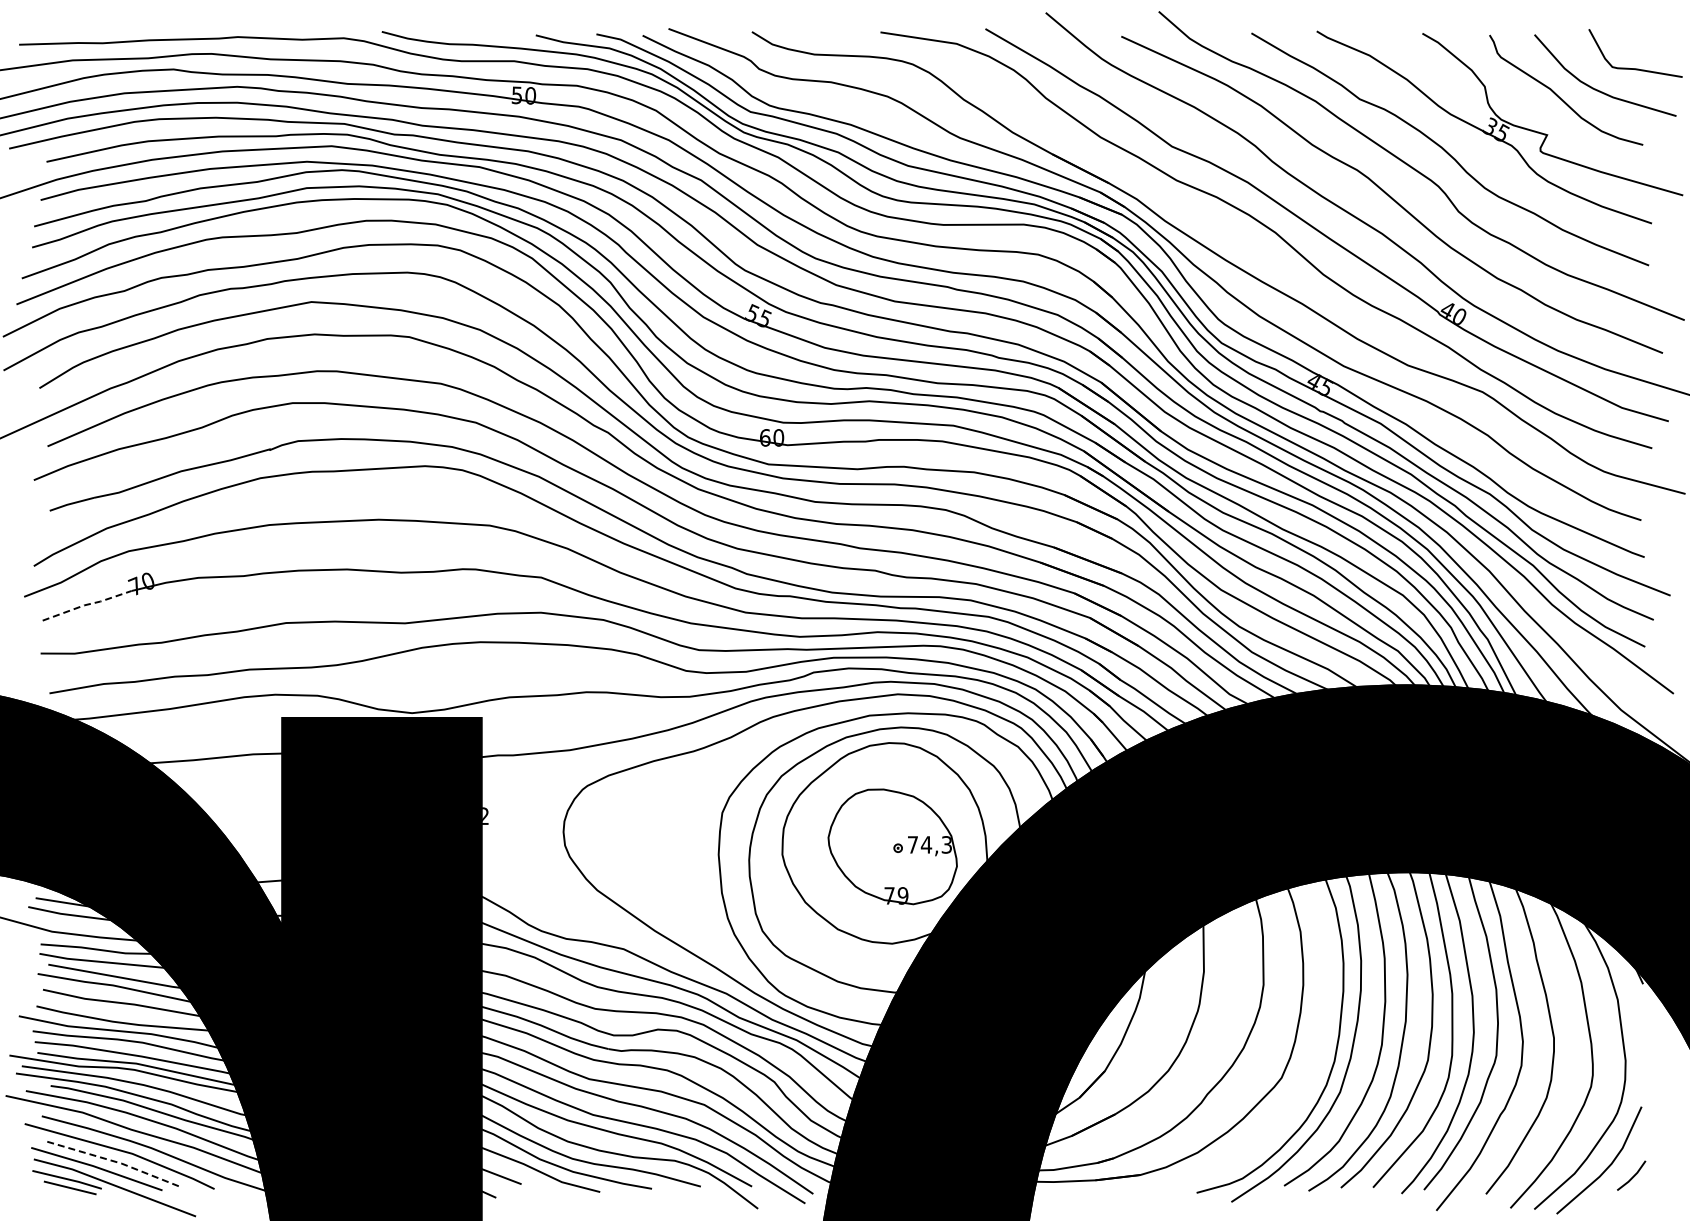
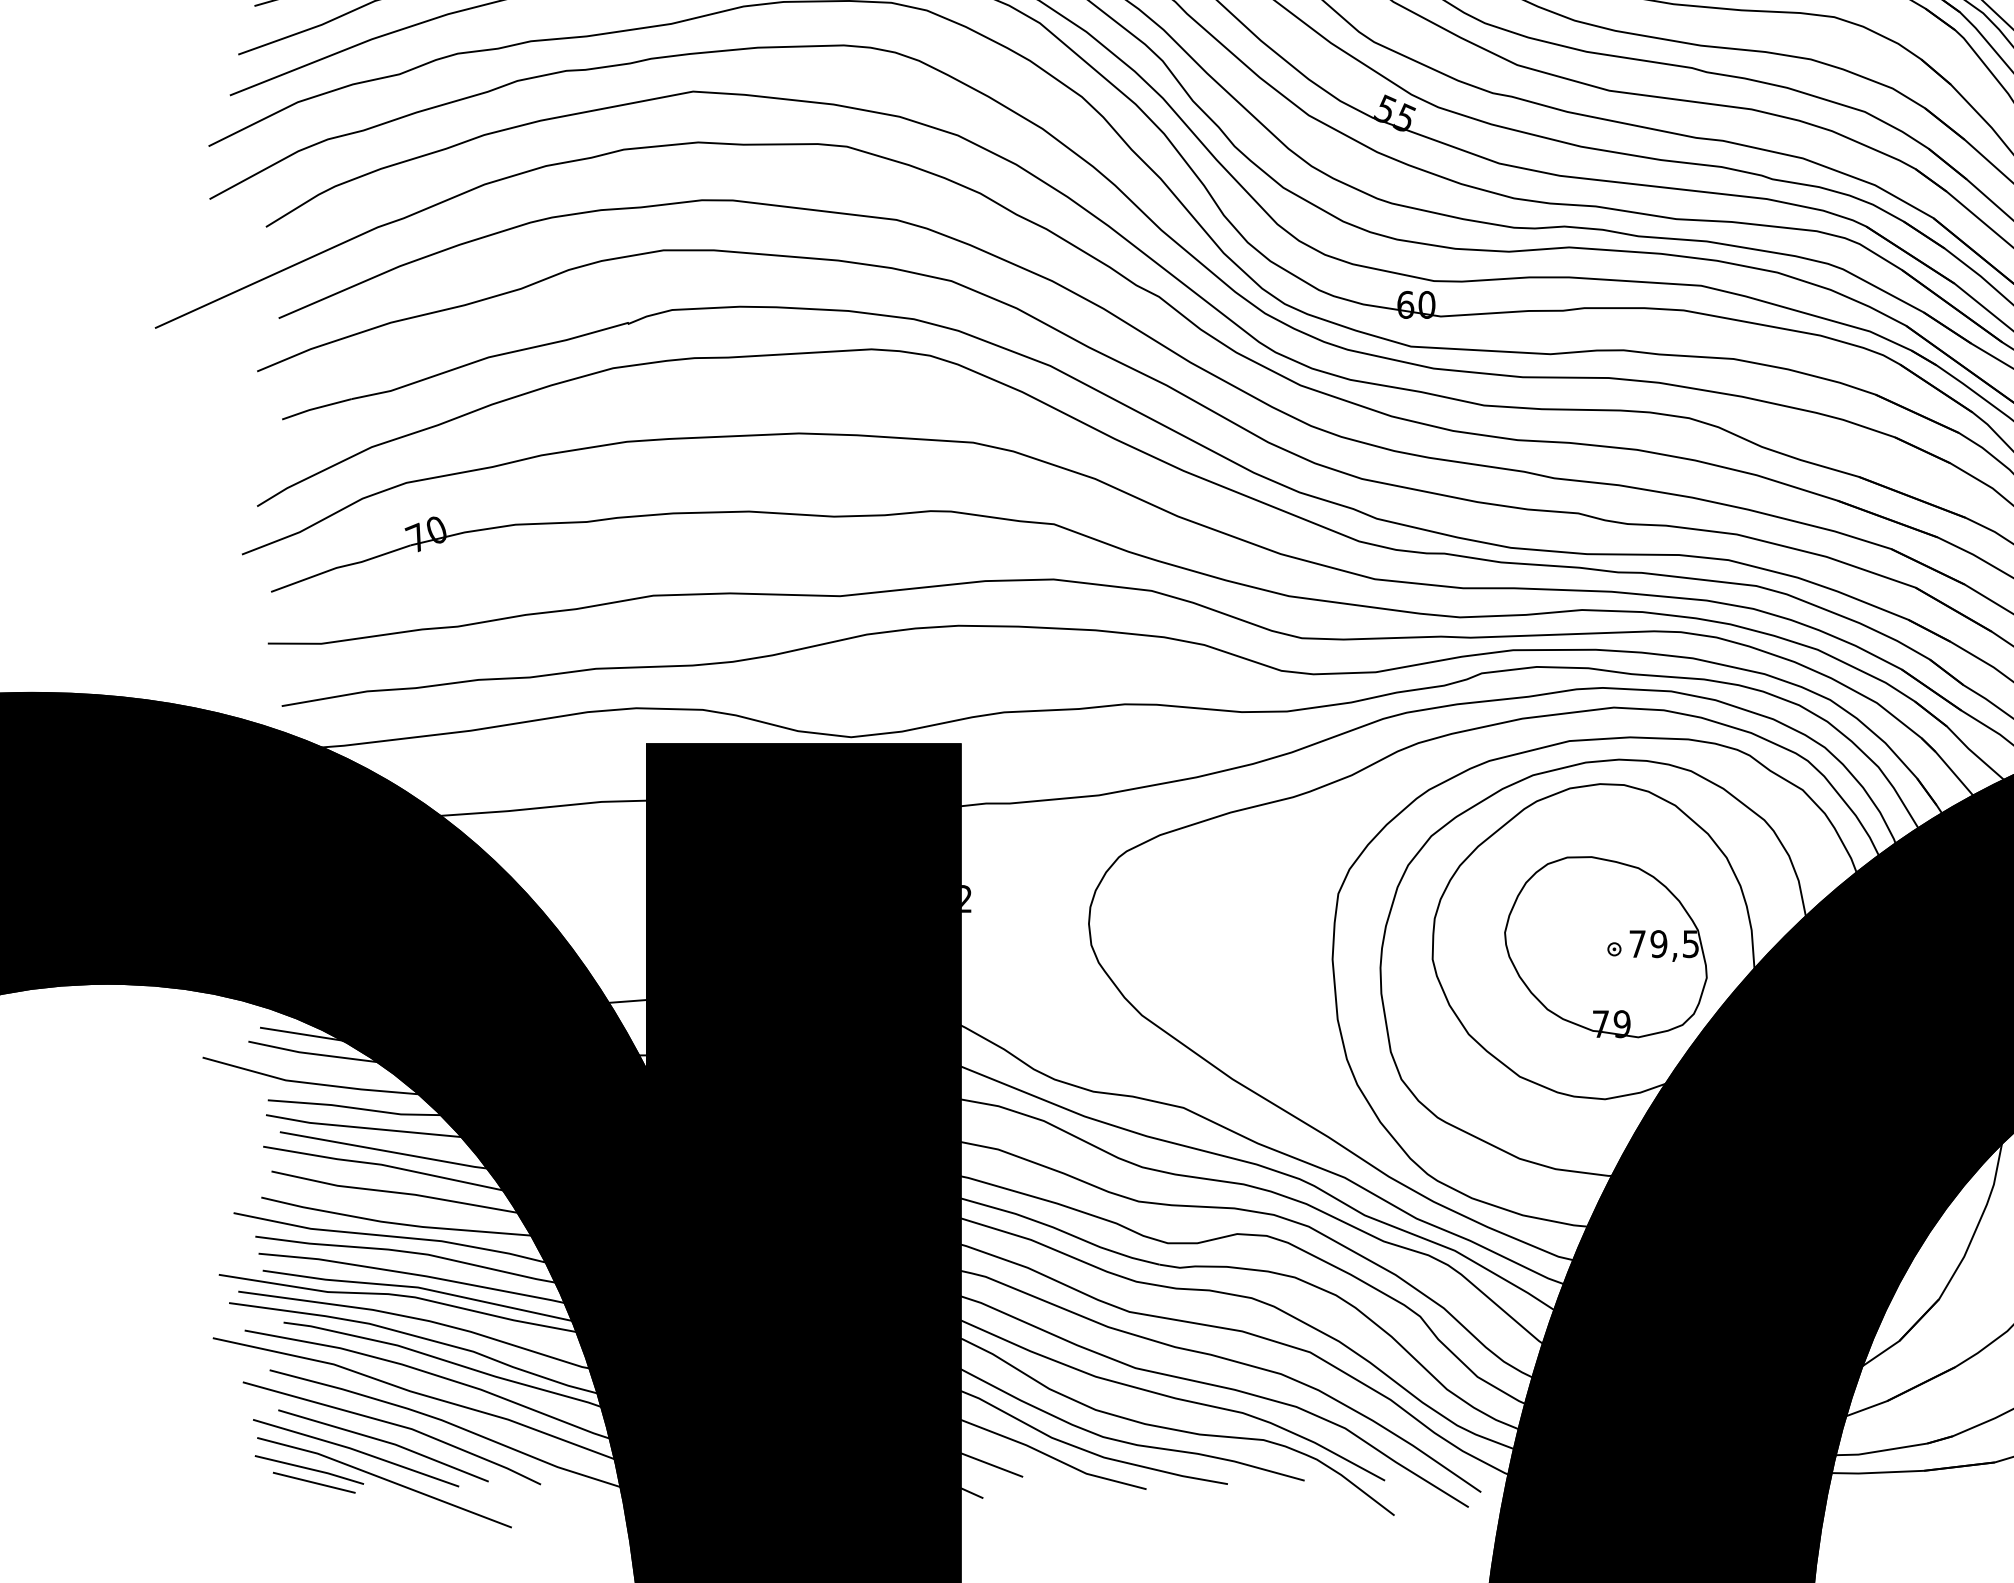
line: (87, 604) -> (341, 566), dashed -> solid
text: (935, 844) -> (1673, 943), 74,3 -> 79,5
line: (116, 1161) -> (386, 1441), dashed -> solid

